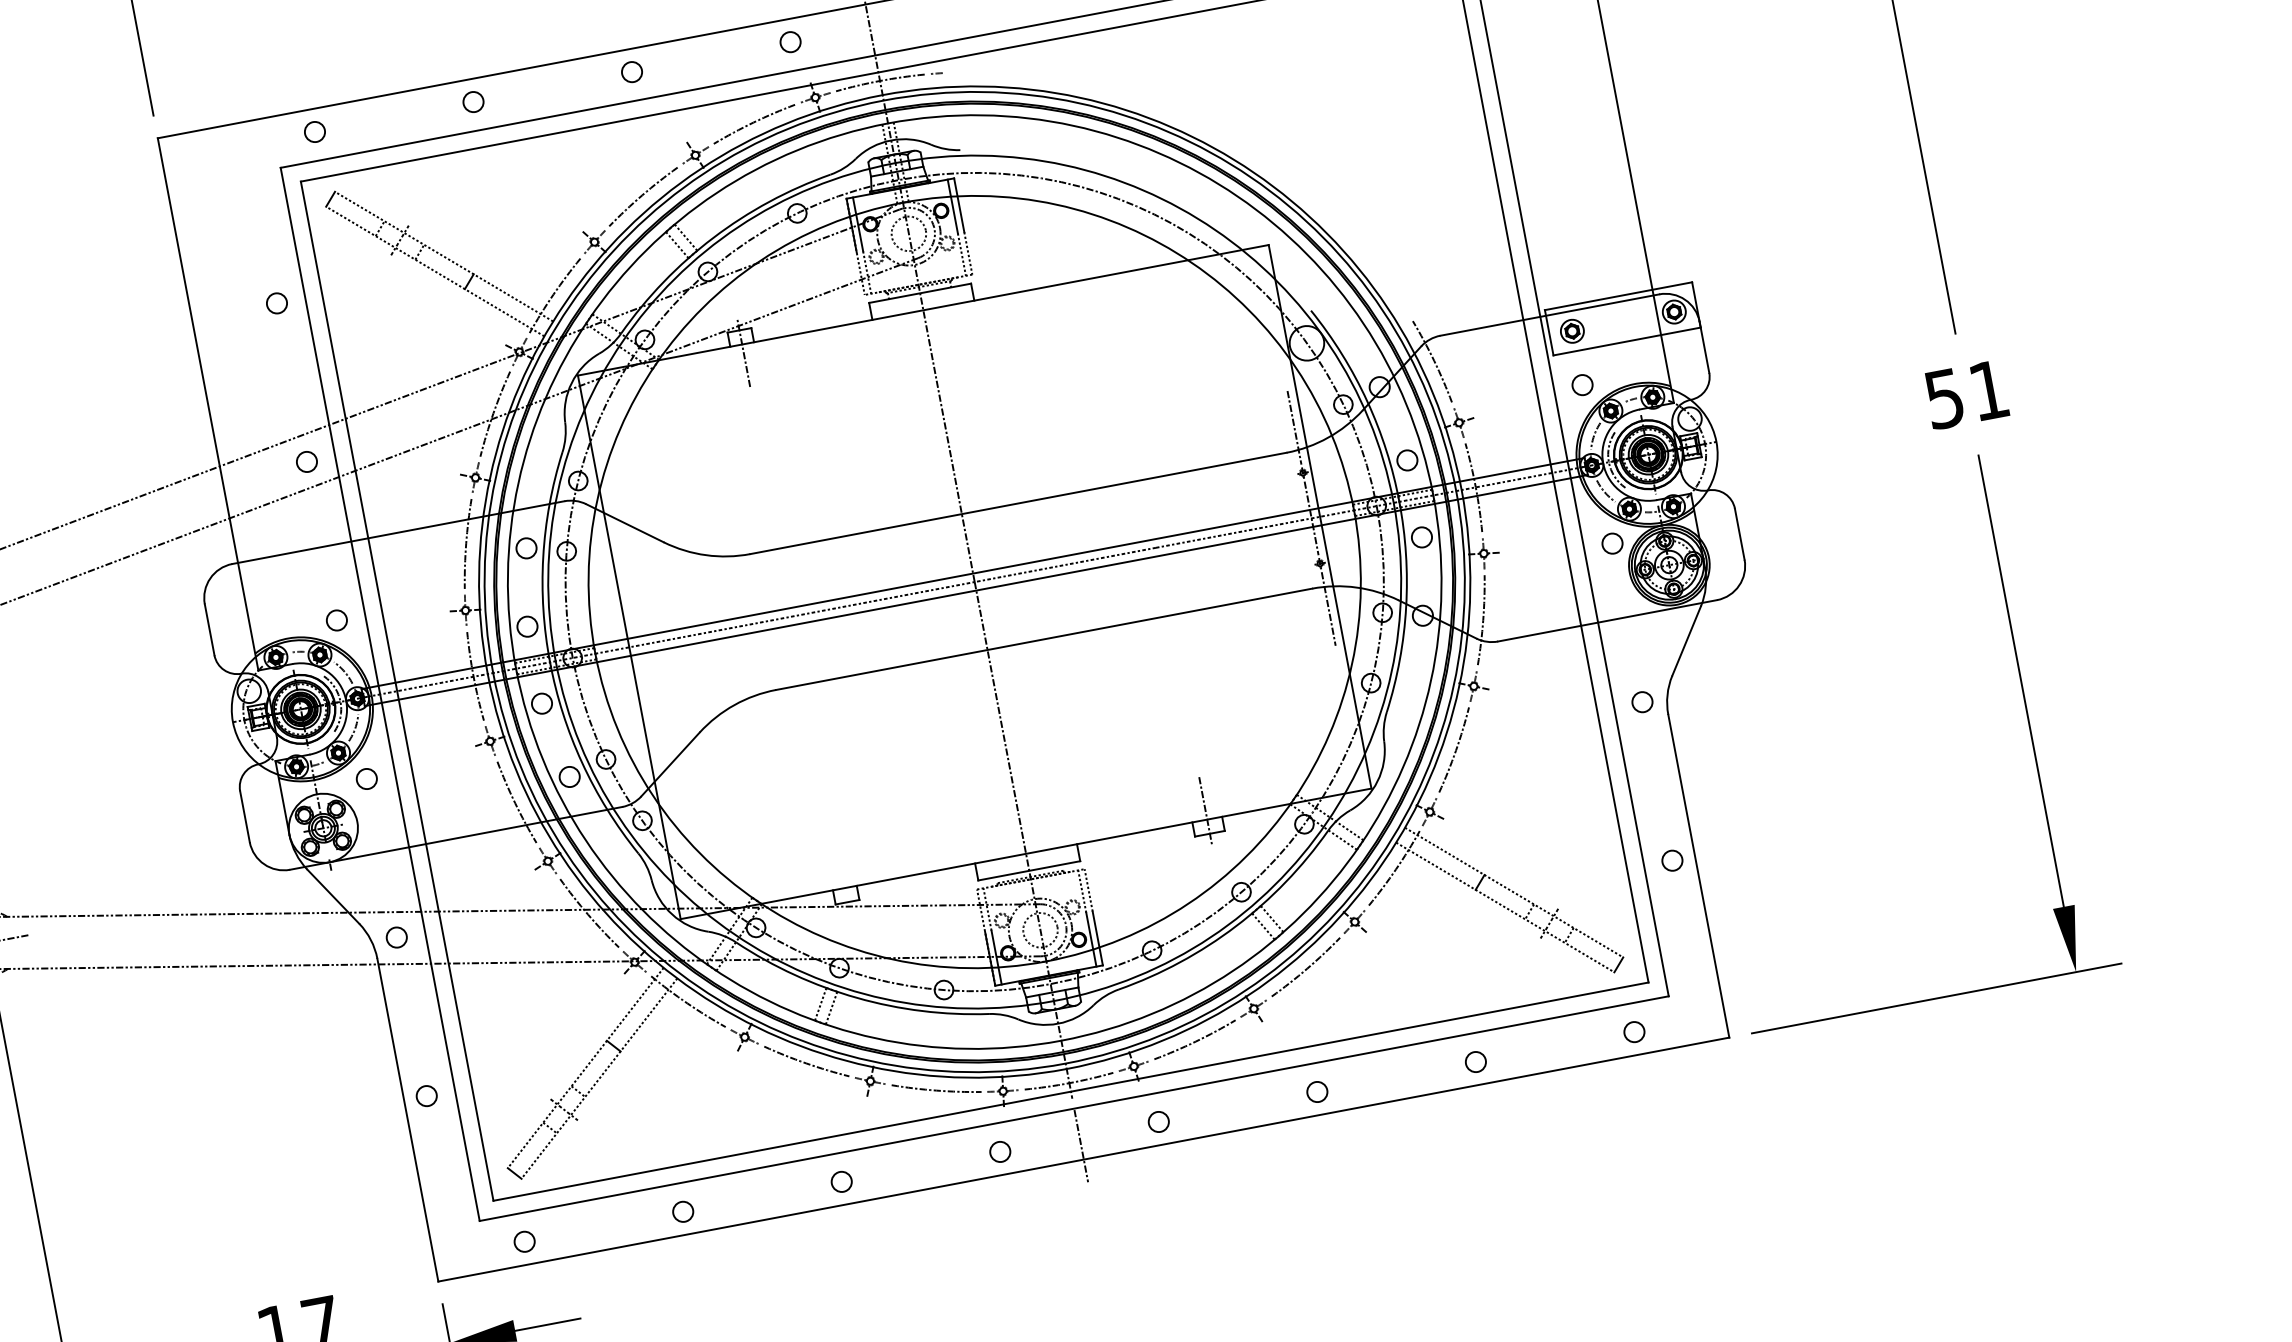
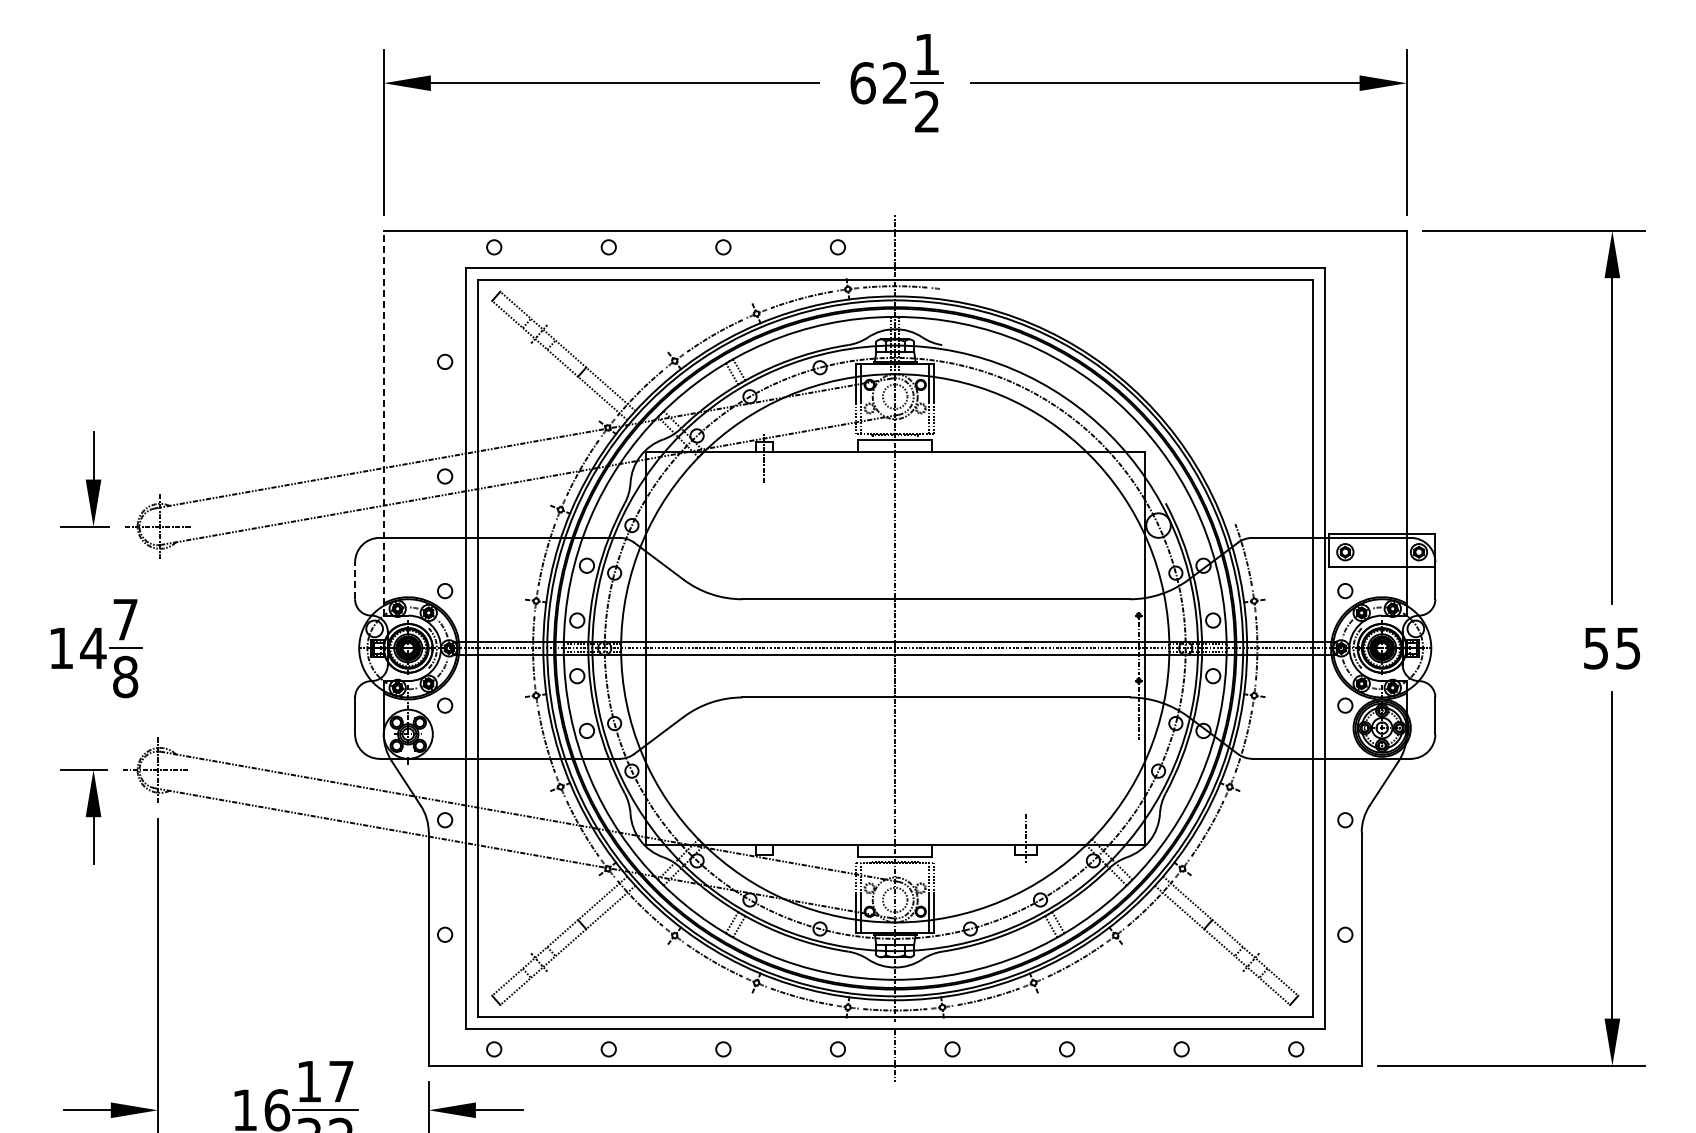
text: (1989, 390) -> (1628, 648), 51 -> 55
line: (207, 403) -> (383, 422), solid -> dashed
line: (1294, 427) -> (1138, 582), removed
line: (210, 629) -> (355, 580), solid -> dashed

